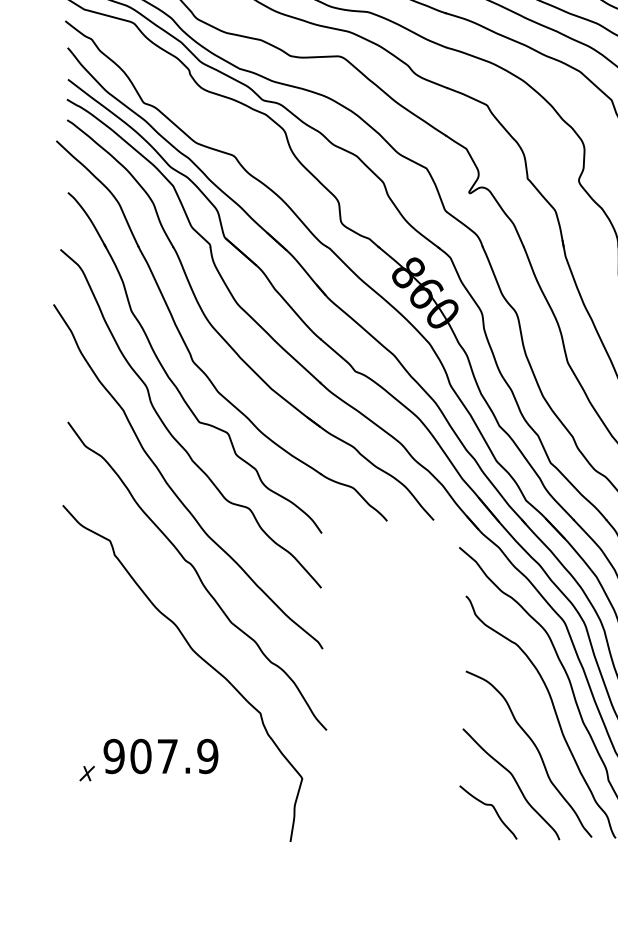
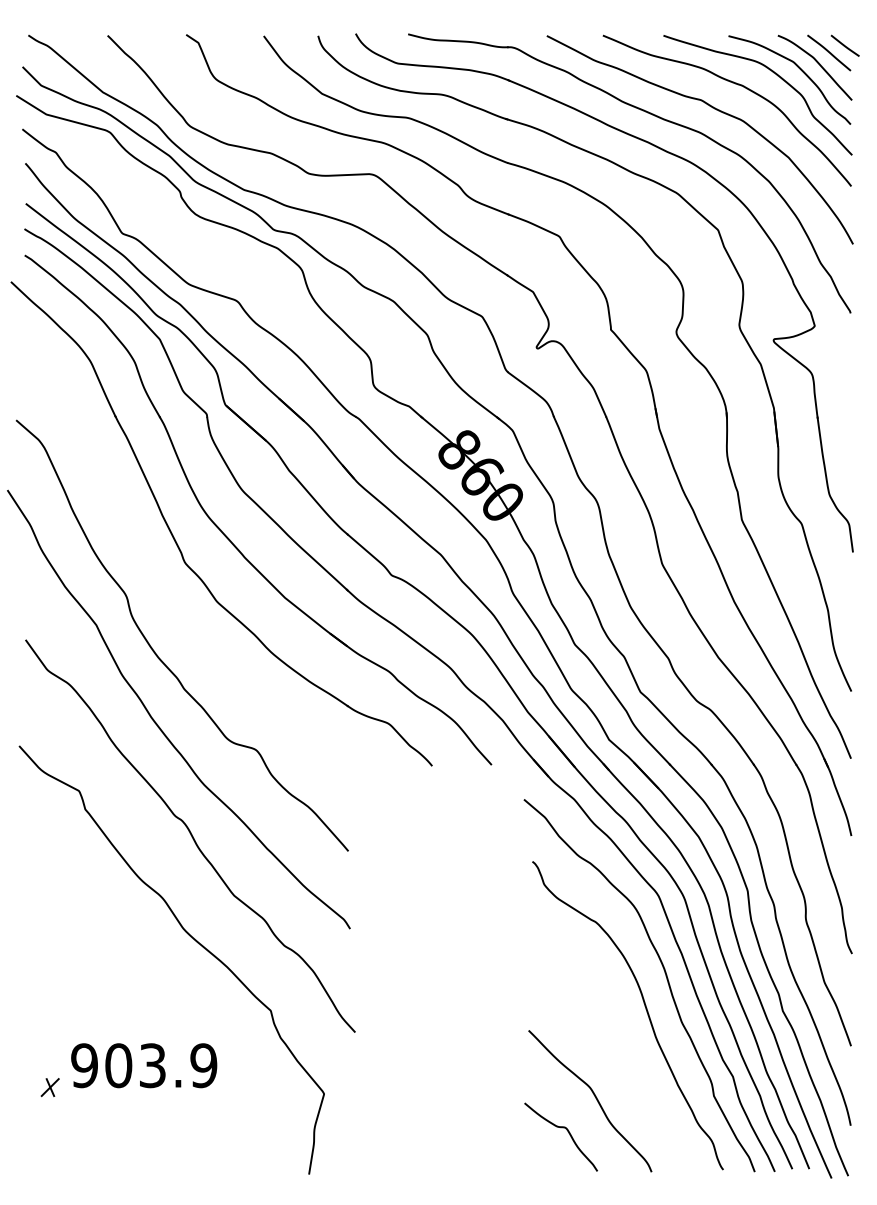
part: (171, 379) -> (157, 585), removed
curve: (535, 748) -> (621, 1055), removed
text: (167, 756) -> (152, 1065), 907.9 -> 903.9

